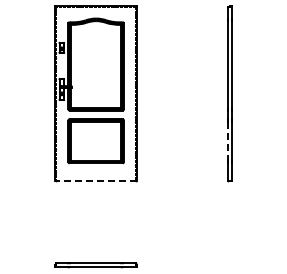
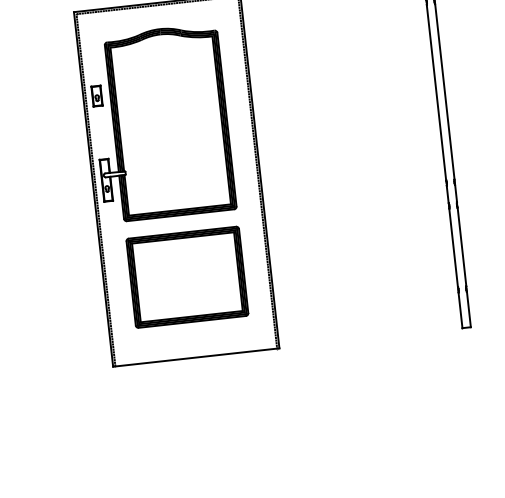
line: (227, 141) -> (452, 248), dashed -> solid
line: (95, 180) -> (194, 356), dashed -> solid

